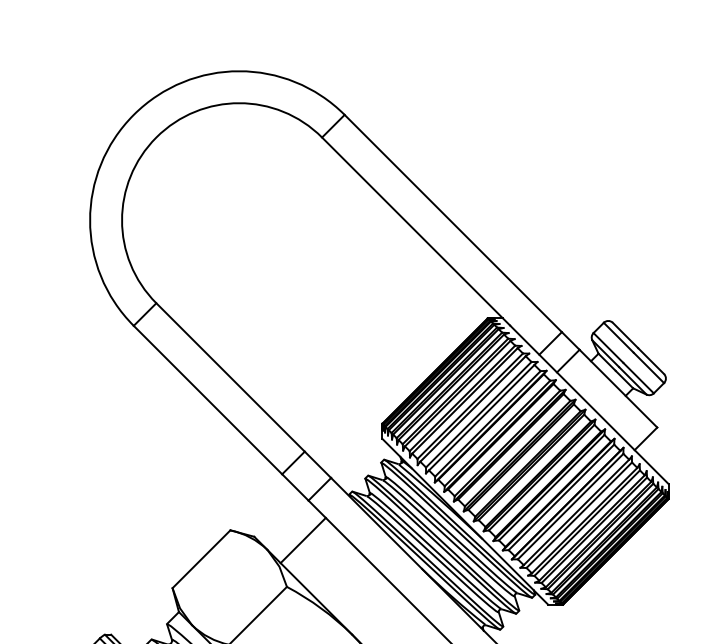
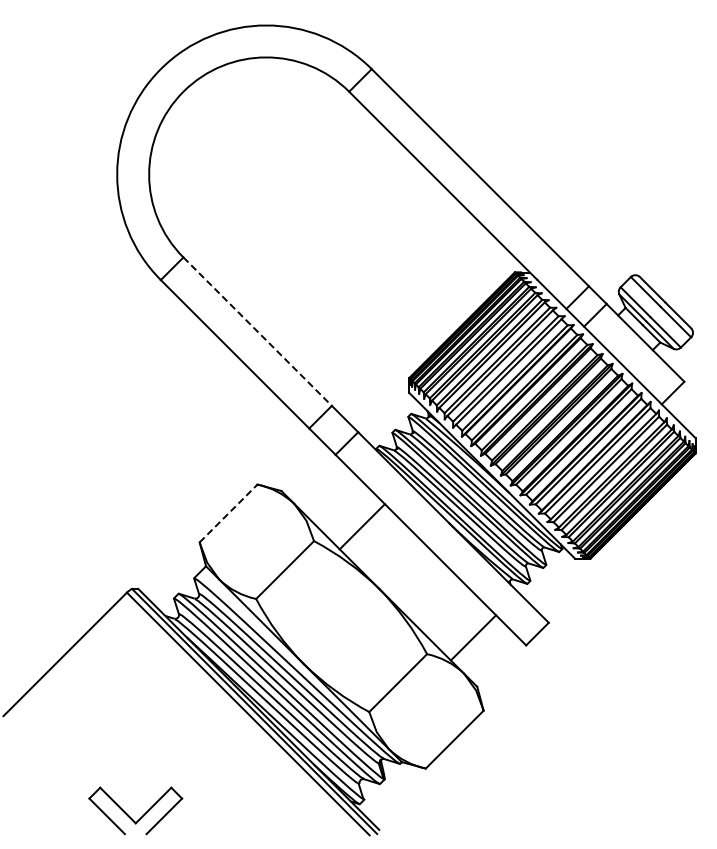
line: (230, 377) -> (257, 331), solid -> dashed
line: (302, 540) -> (361, 526), moved
line: (201, 559) -> (228, 513), solid -> dashed

